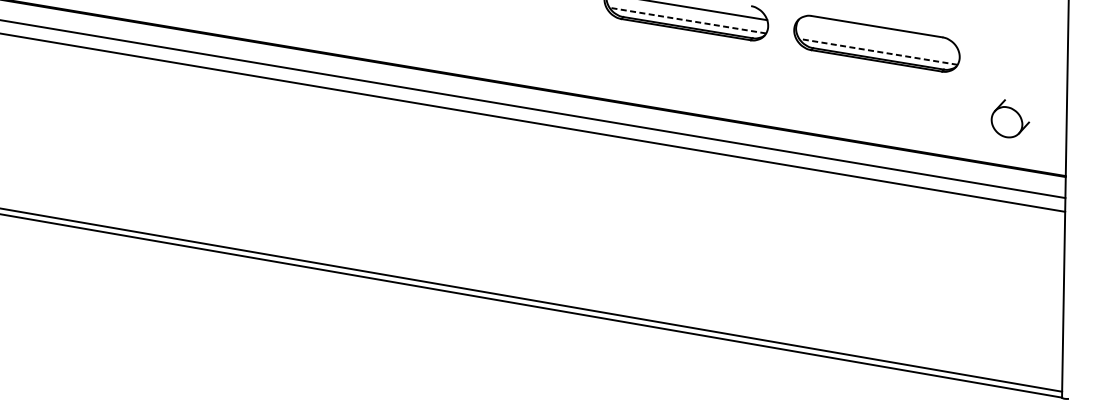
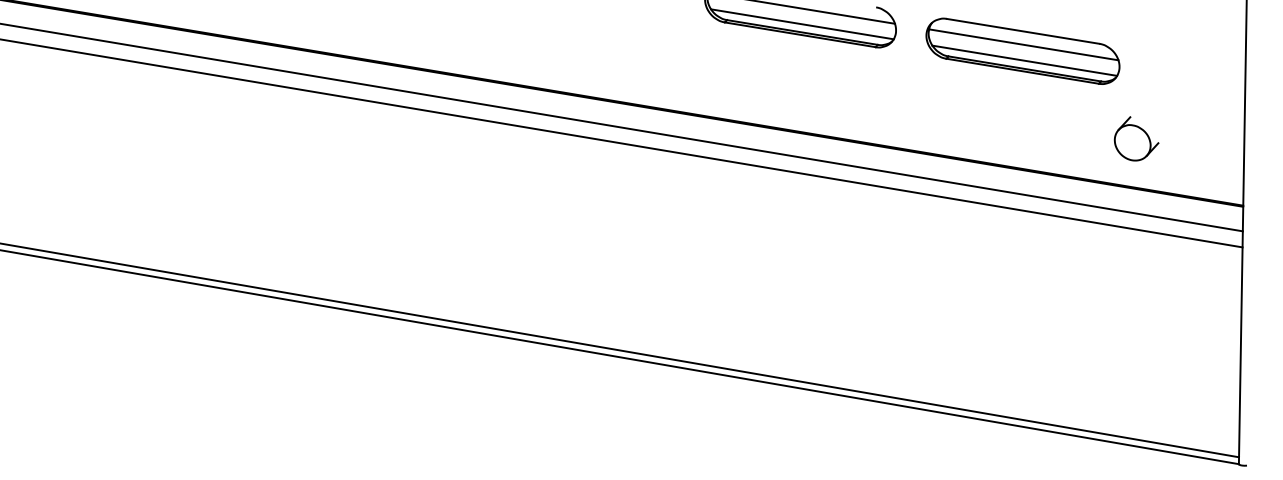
line: (687, 20) -> (802, 24), dashed -> solid
line: (877, 37) -> (1023, 44), added
line: (878, 51) -> (1024, 60), dashed -> solid
part: (1010, 118) -> (1136, 138), moved

